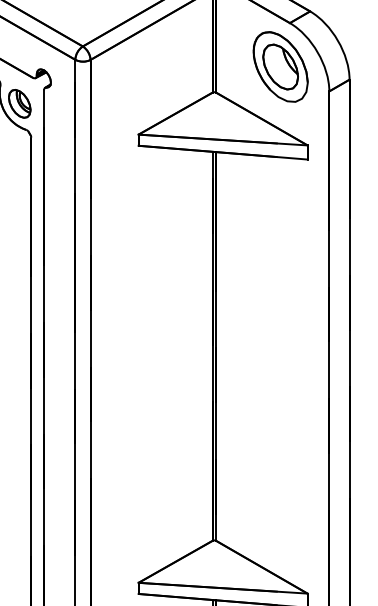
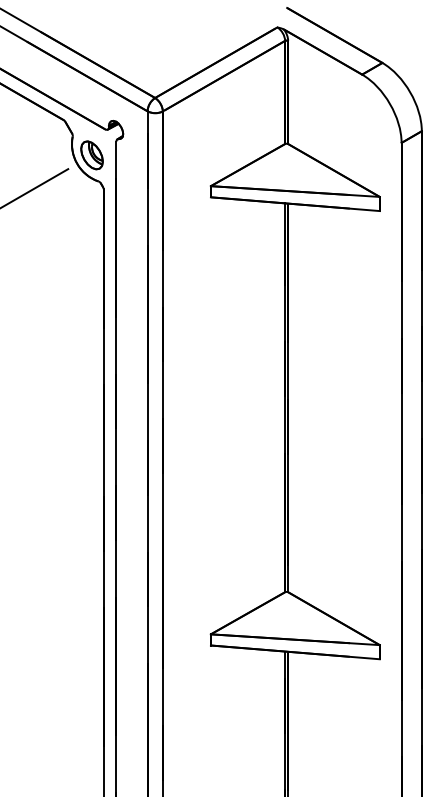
part: (280, 66) -> (352, 118), removed

